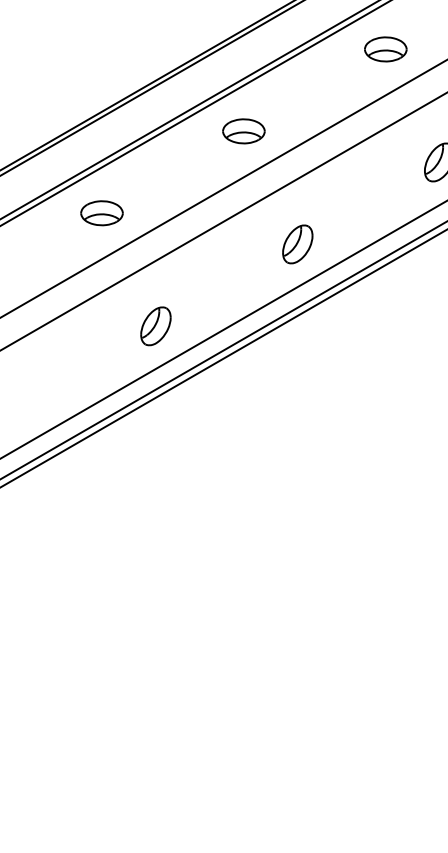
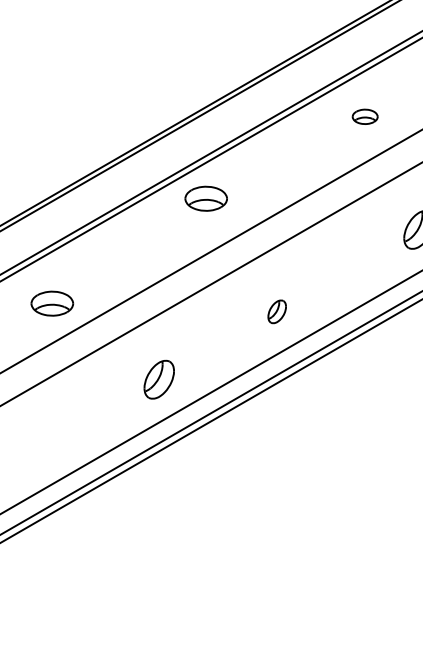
part: (385, 49) -> (364, 116), size x0.6
part: (243, 131) -> (205, 198), moved
part: (101, 213) -> (51, 303), moved
part: (297, 244) -> (276, 311), size x0.6
part: (155, 326) -> (158, 379), moved

